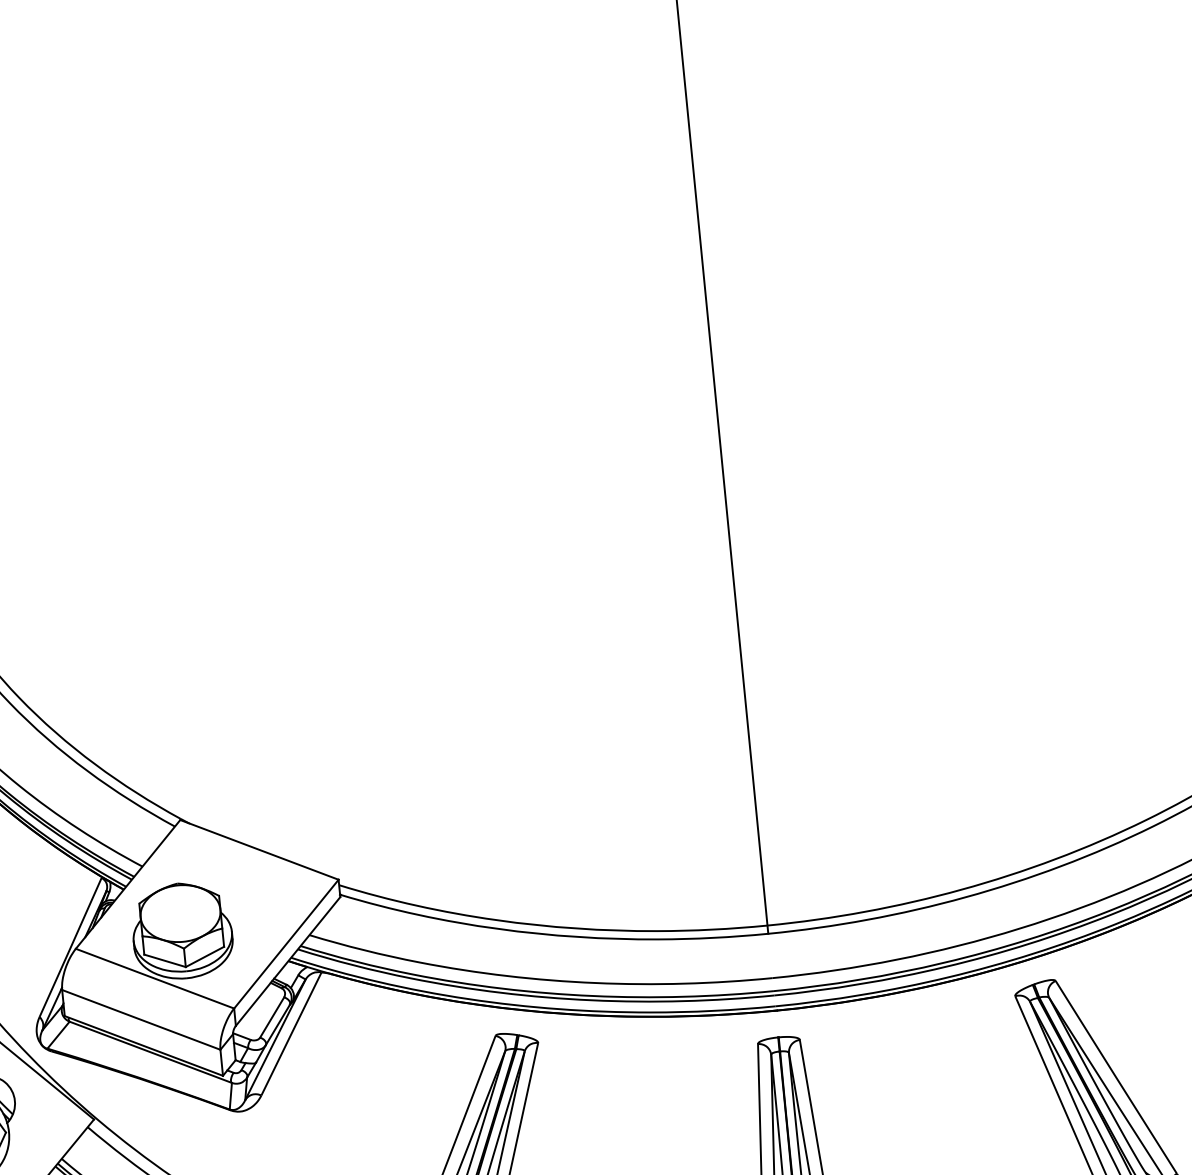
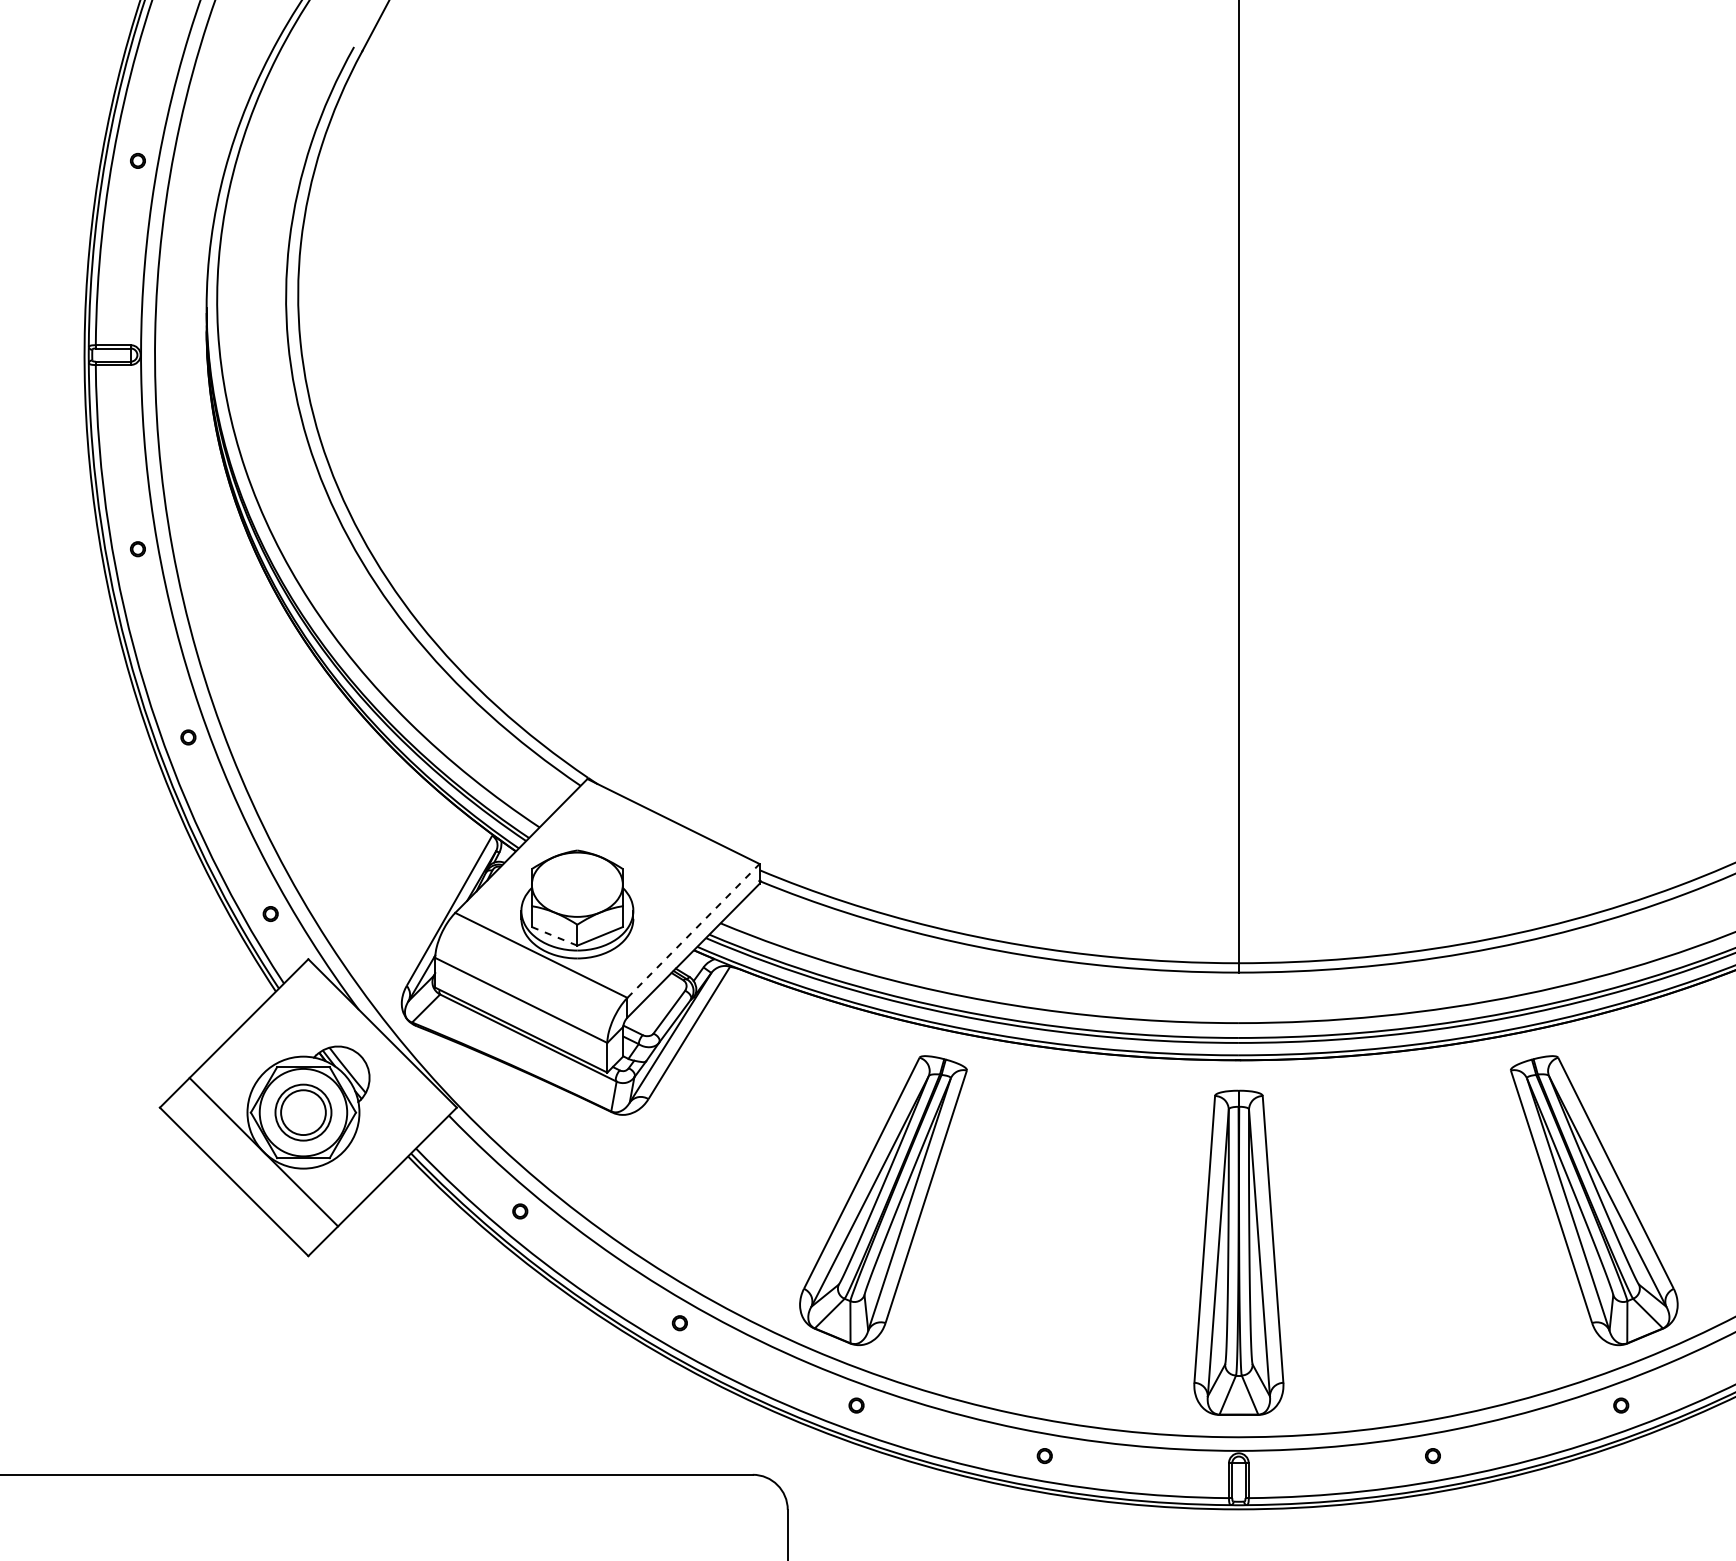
line: (286, 943) -> (693, 930), solid -> dashed
line: (164, 960) -> (554, 936), solid -> dashed

